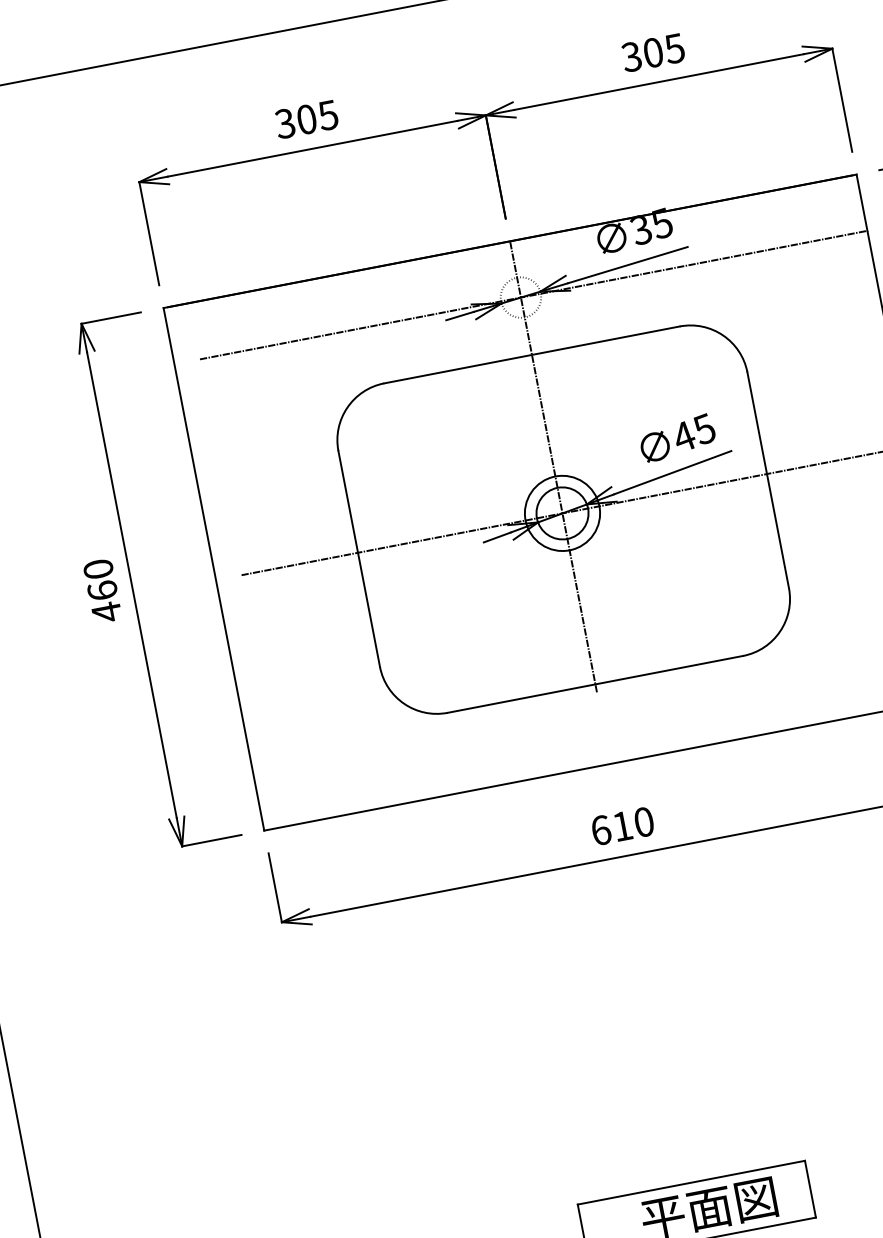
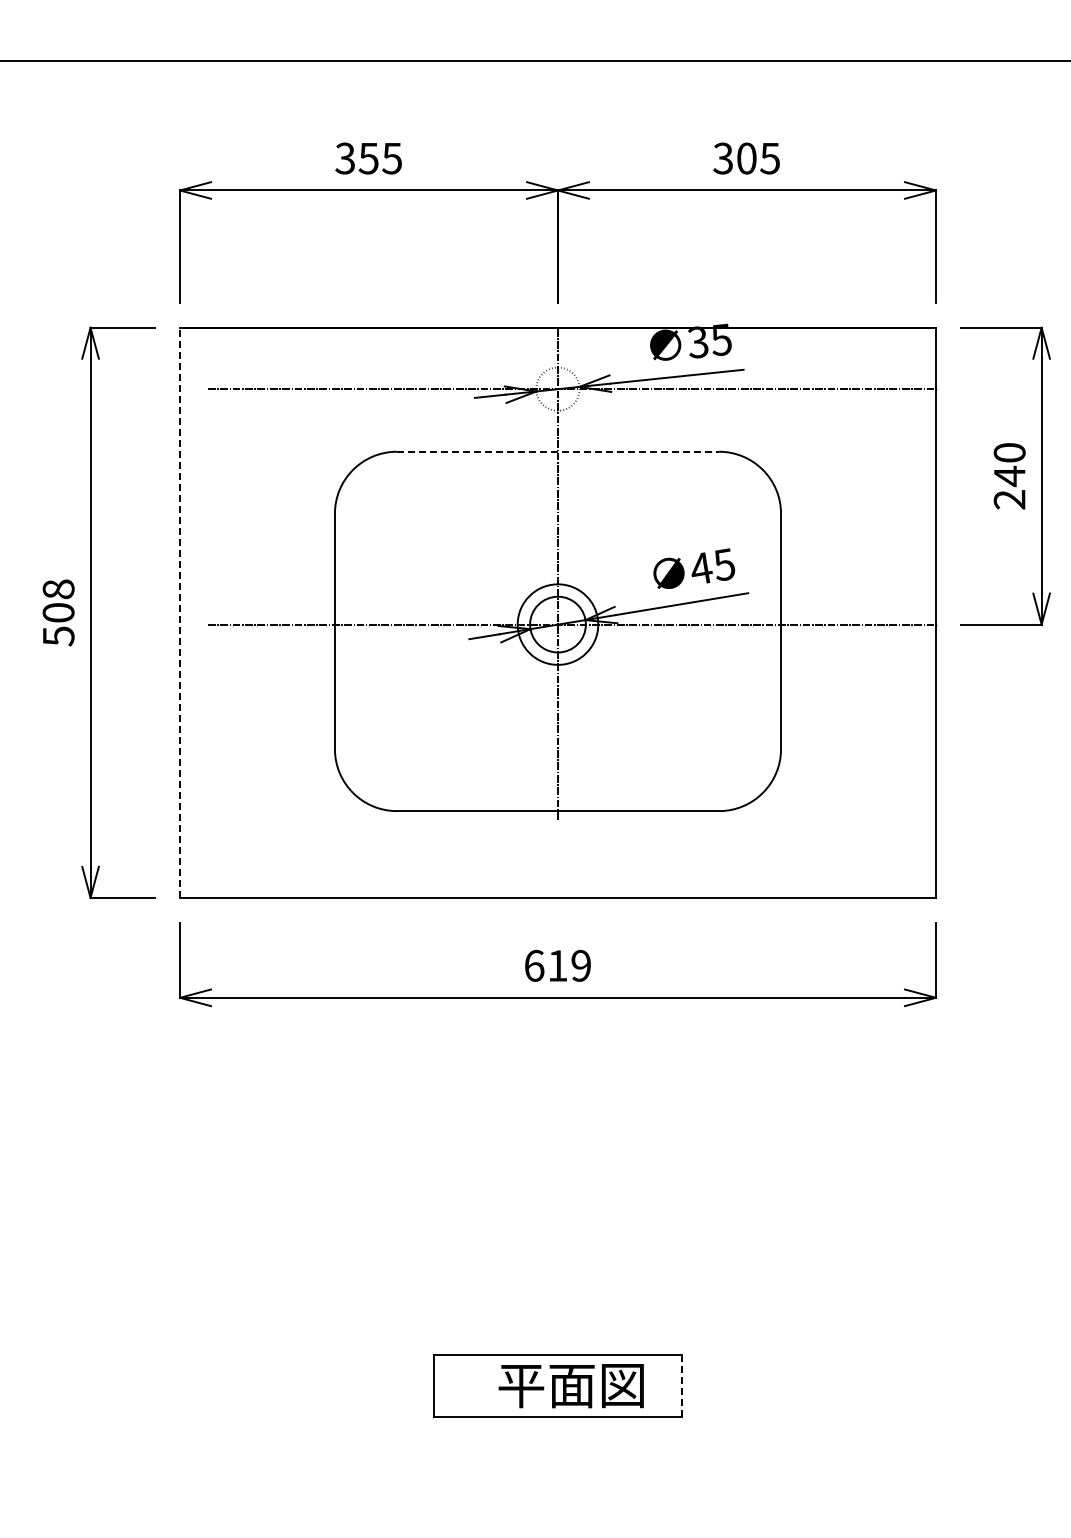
text: (306, 119) -> (368, 158), 305 -> 355
line: (532, 354) -> (558, 451), solid -> dashed
line: (214, 568) -> (180, 612), solid -> dashed
text: (102, 591) -> (58, 613), 460 -> 508
text: (644, 821) -> (581, 965), 610 -> 619
line: (810, 1189) -> (681, 1385), solid -> dashed

